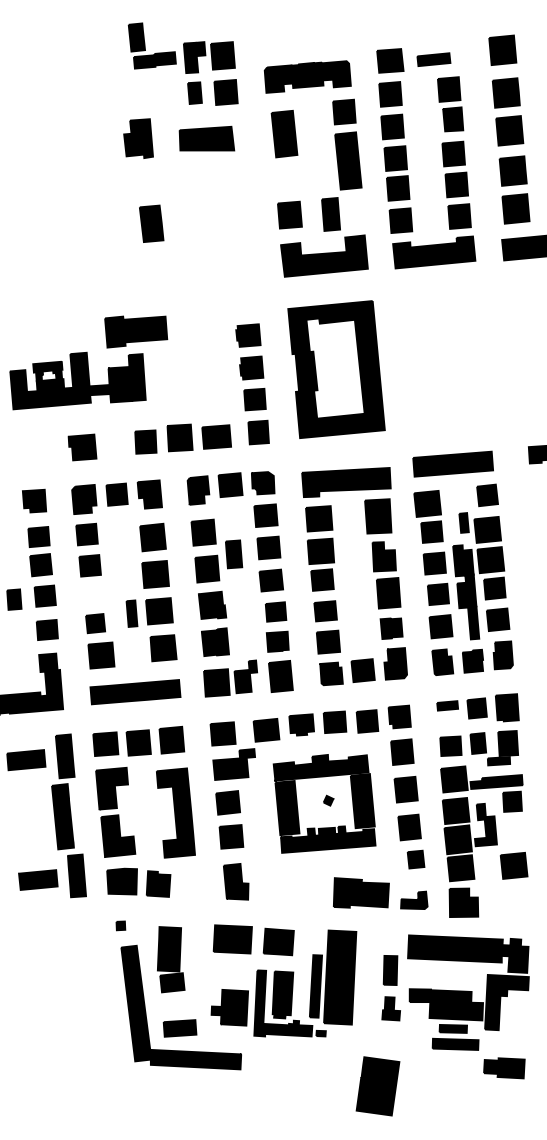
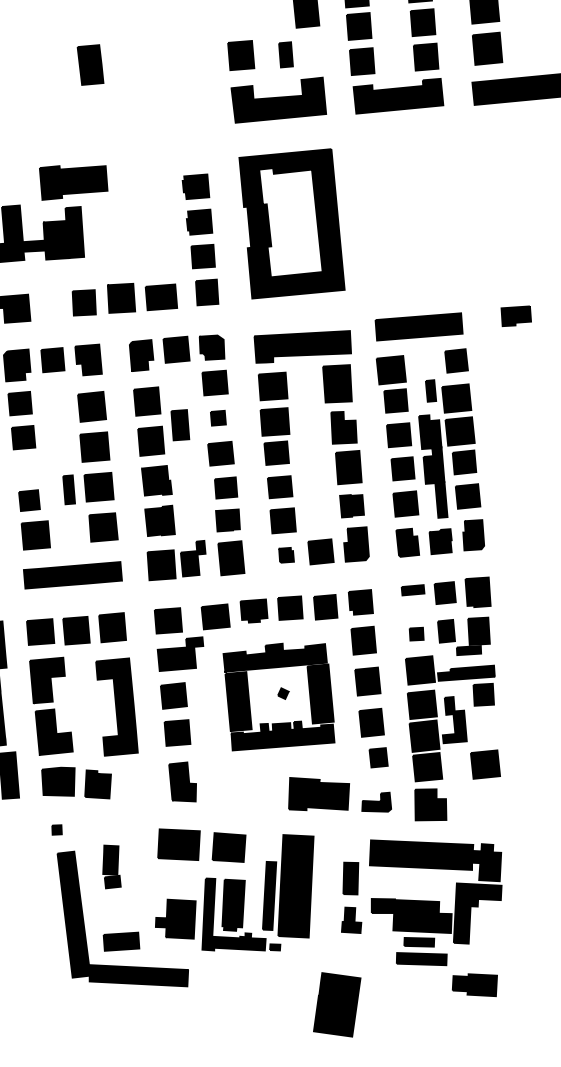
part: (330, 214) -> (285, 54), size x0.7
part: (268, 547) -> (217, 417), size x0.6
part: (331, 673) -> (286, 554), size x0.6
part: (450, 745) -> (416, 633), size x0.6
part: (171, 959) -> (112, 866), size x0.6

